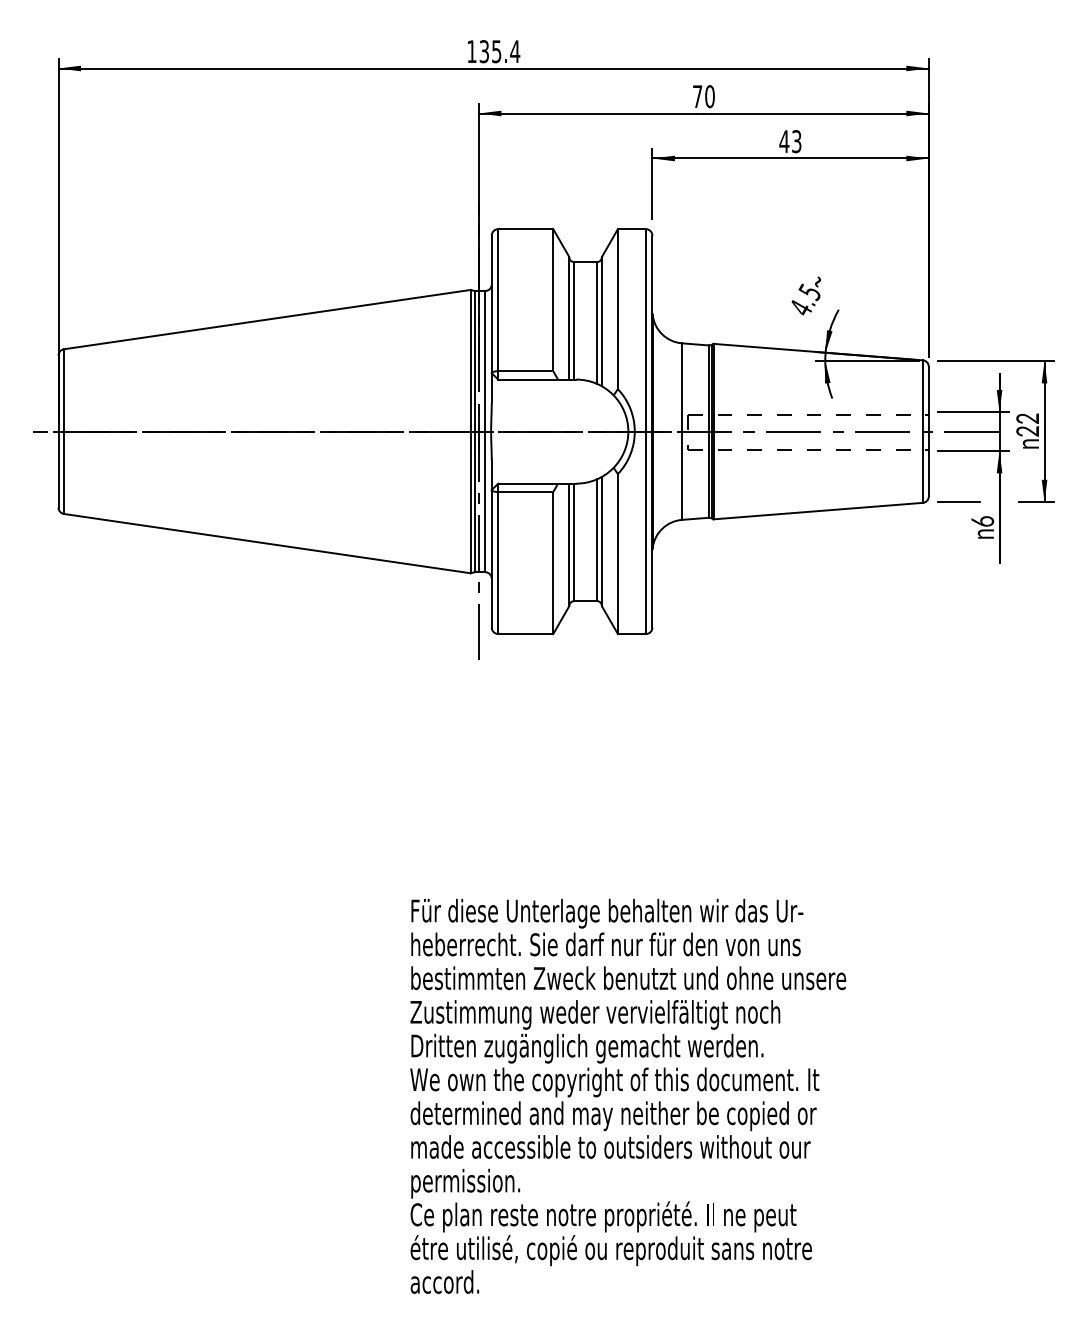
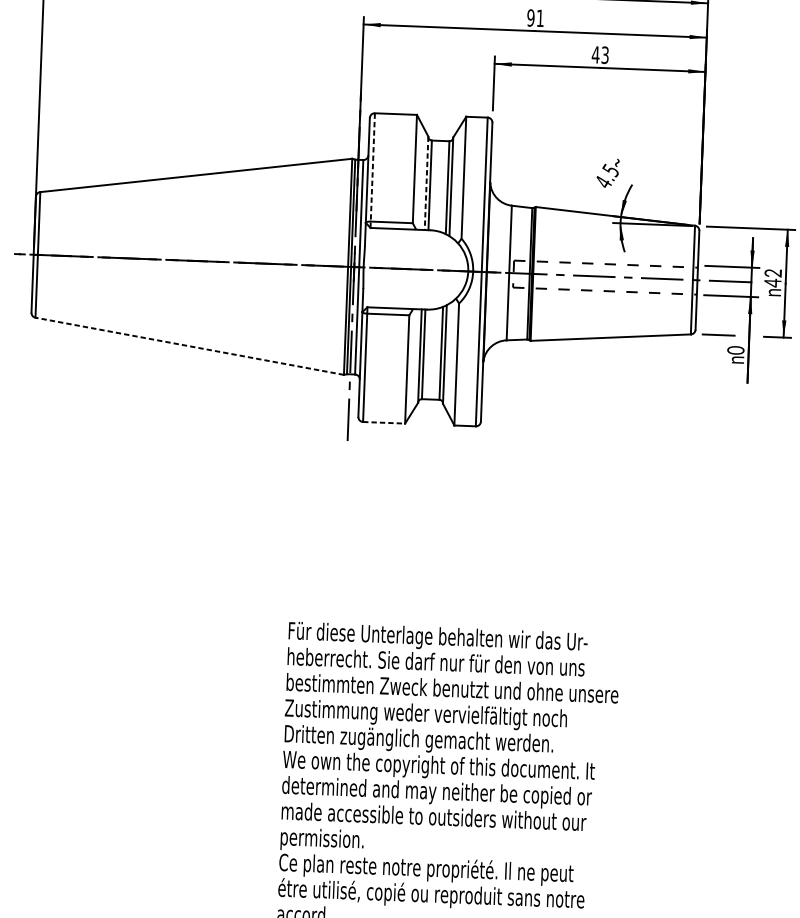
text: (703, 96) -> (535, 18), 70 -> 91
line: (498, 303) -> (373, 169), solid -> dashed
line: (569, 318) -> (426, 183), solid -> dashed
text: (1027, 431) -> (772, 283), 22 -> 42
text: (982, 521) -> (735, 350), 6 -> 0
line: (267, 543) -> (189, 346), solid -> dashed
line: (525, 634) -> (383, 423), solid -> dashed

